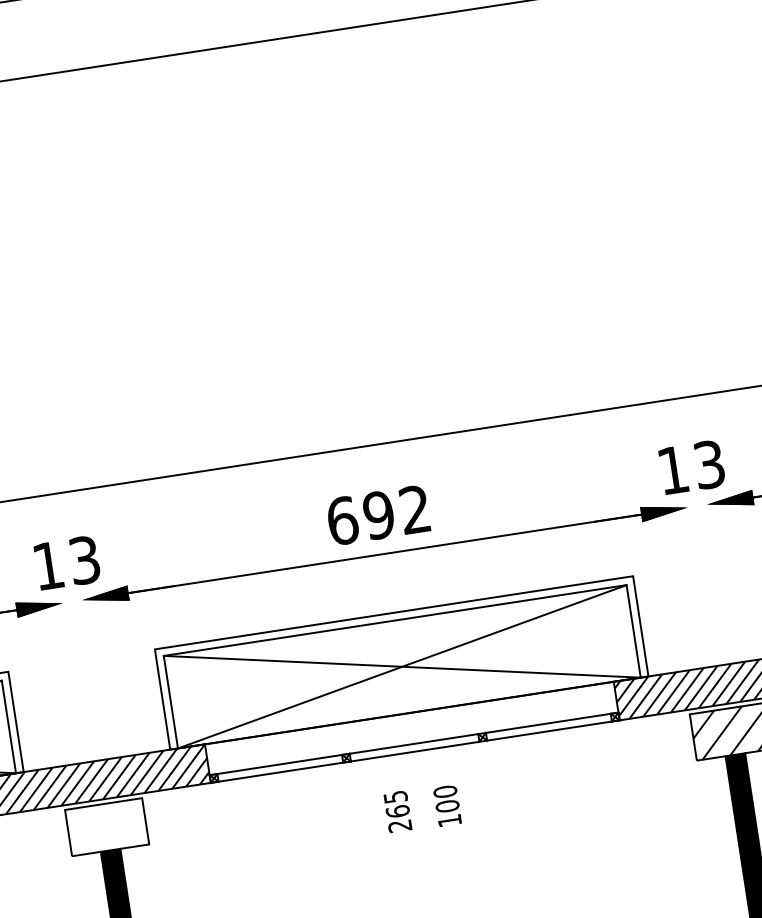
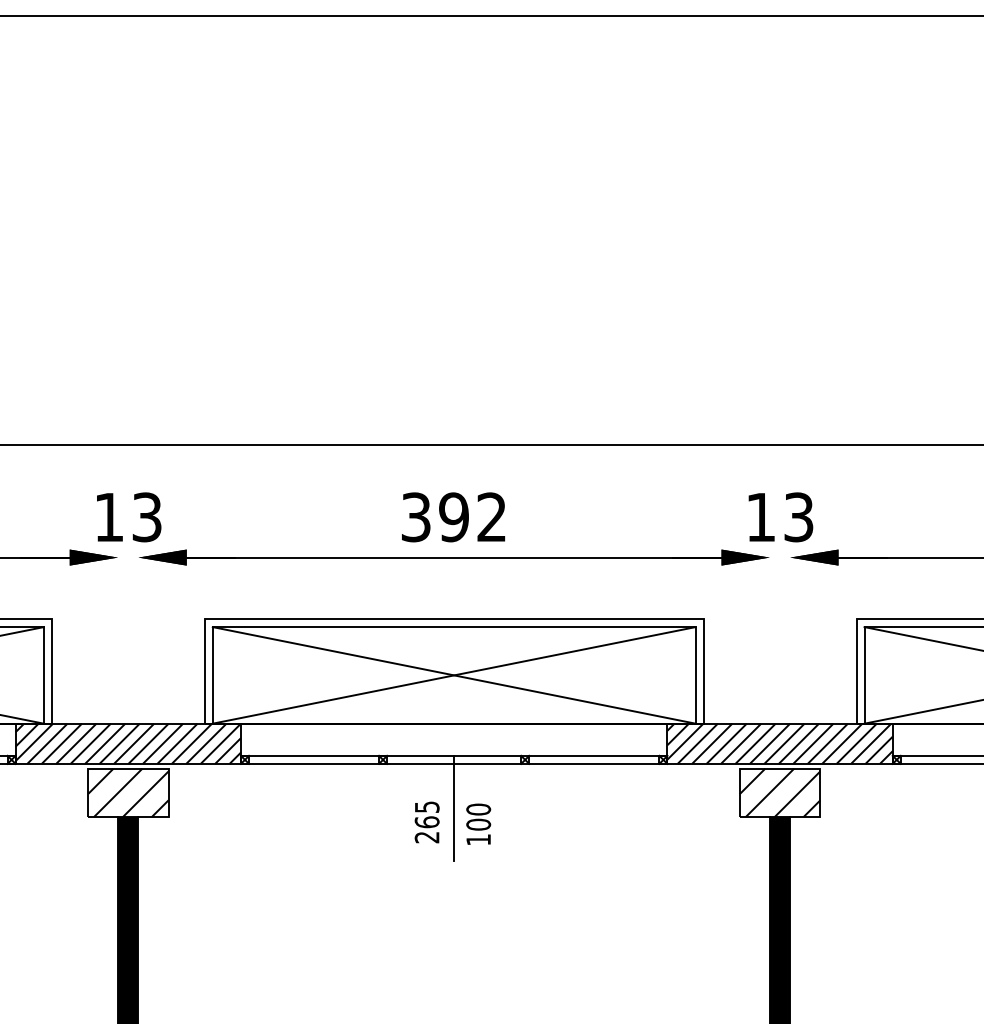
text: (342, 520) -> (416, 517), 692 -> 392
line: (422, 794) -> (454, 808), added
hatch: (107, 826) -> (128, 792), added

